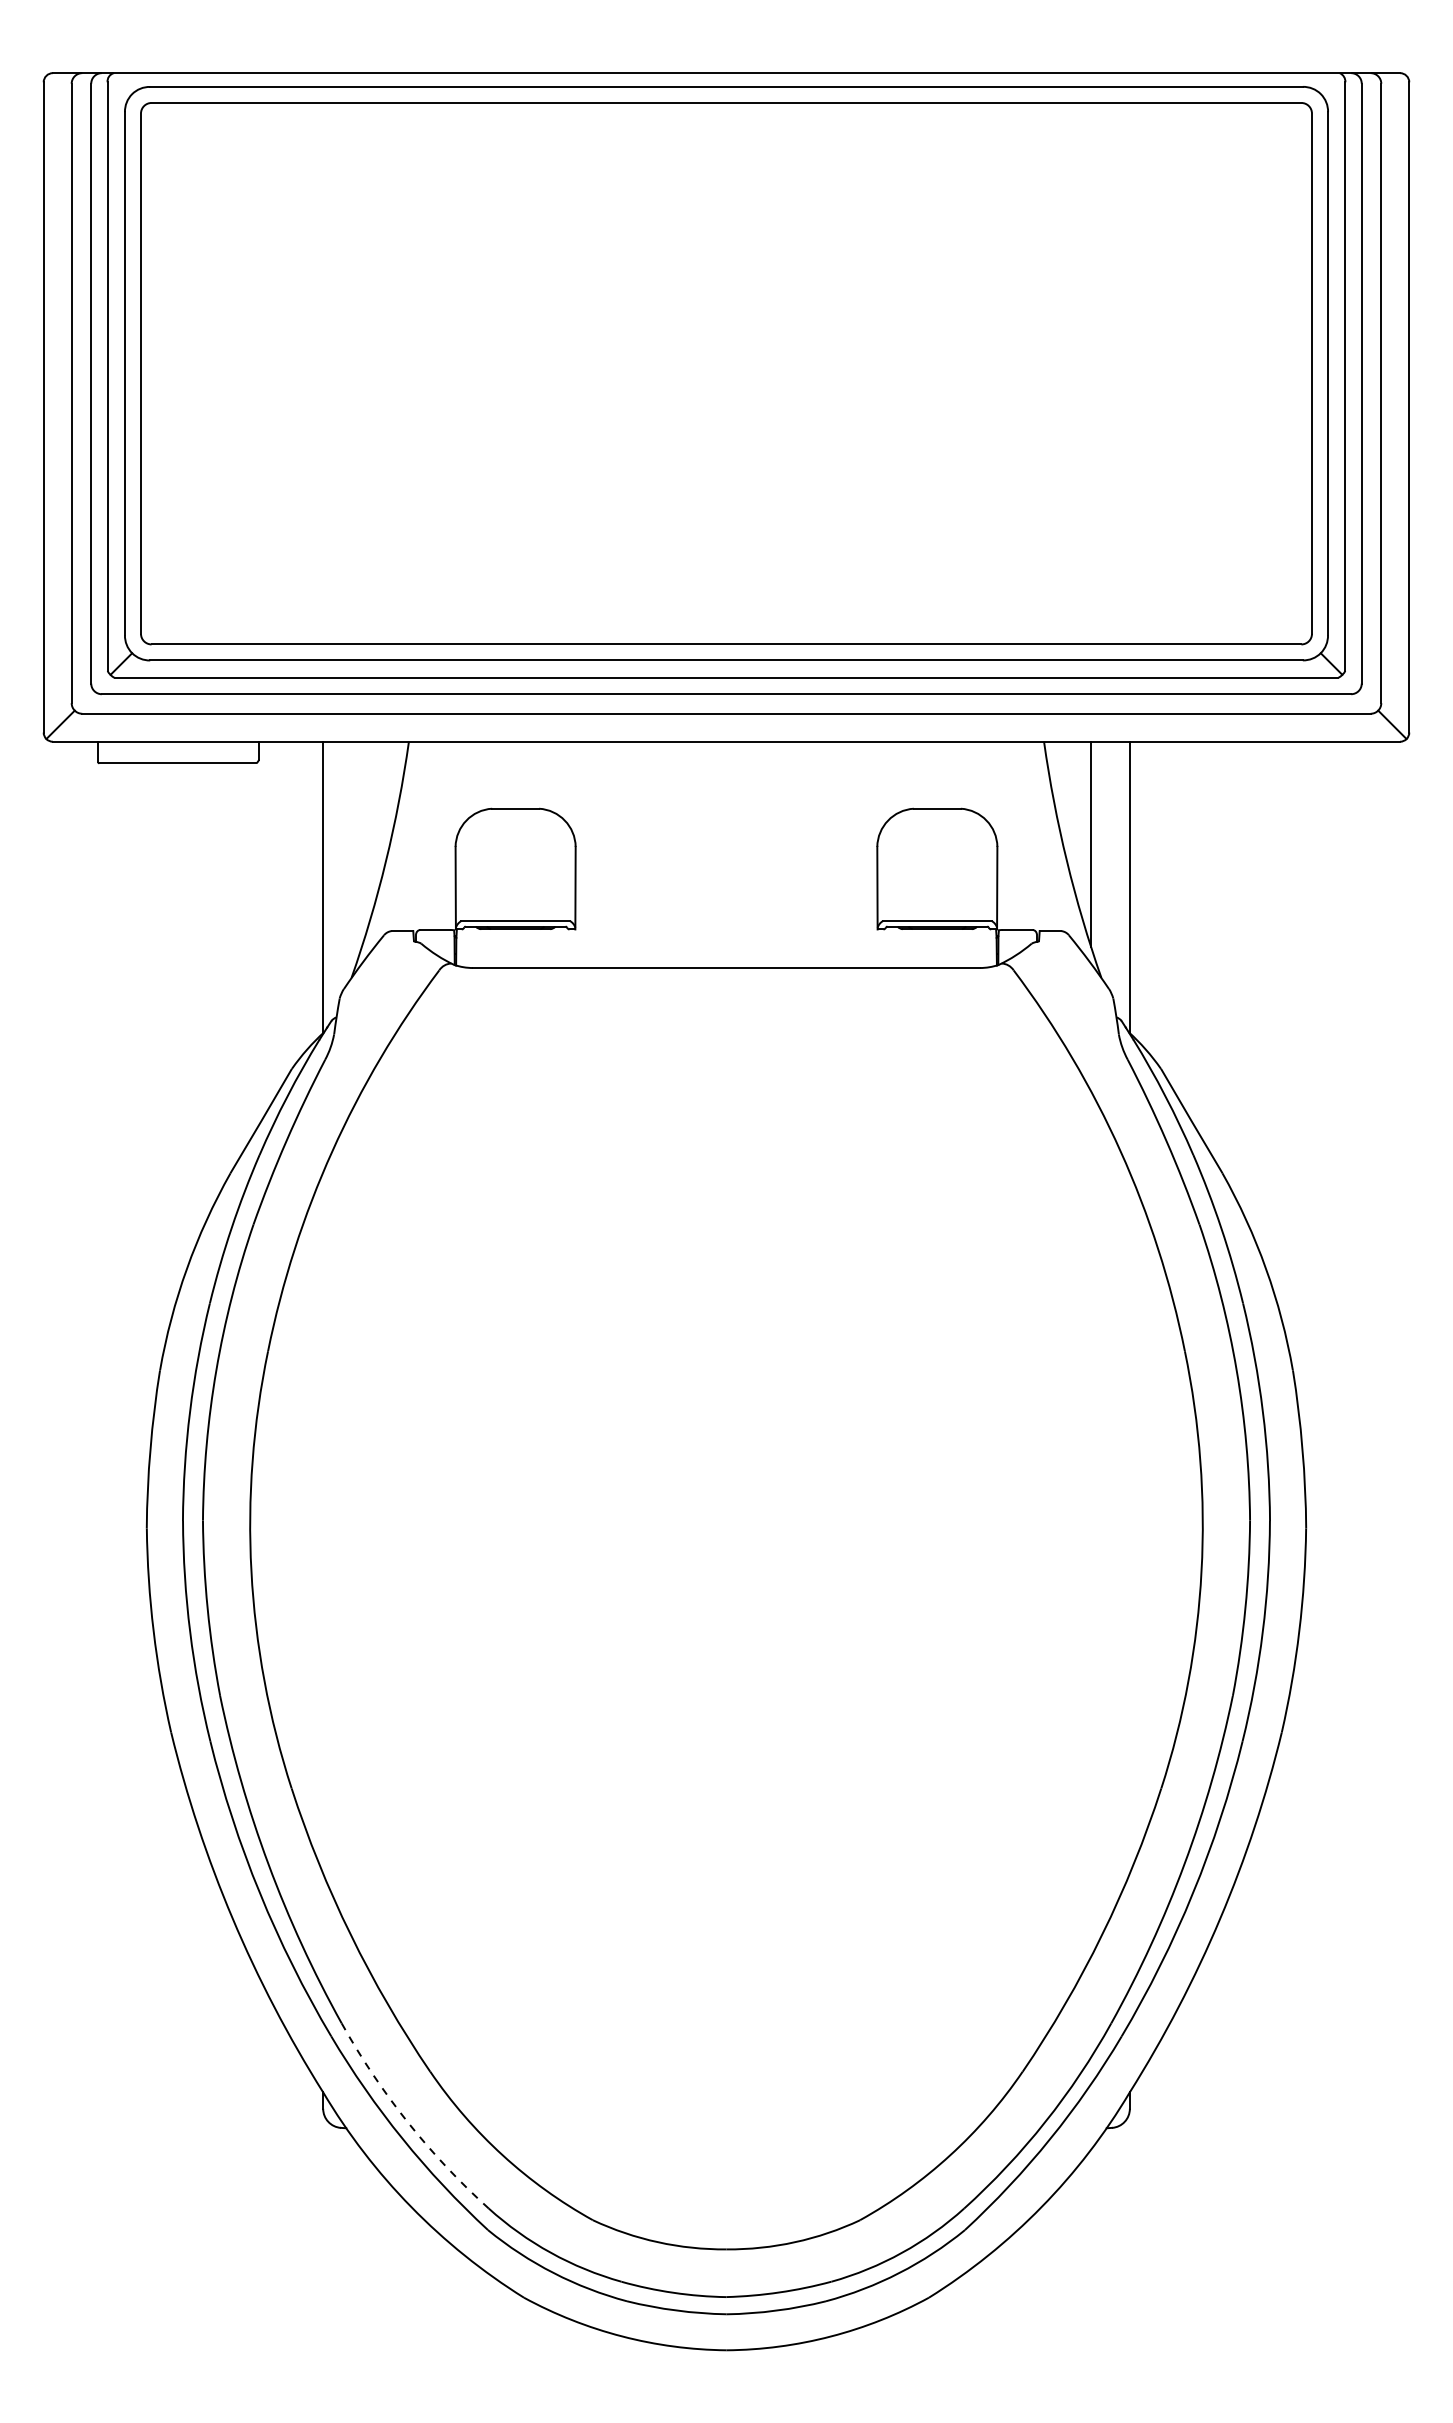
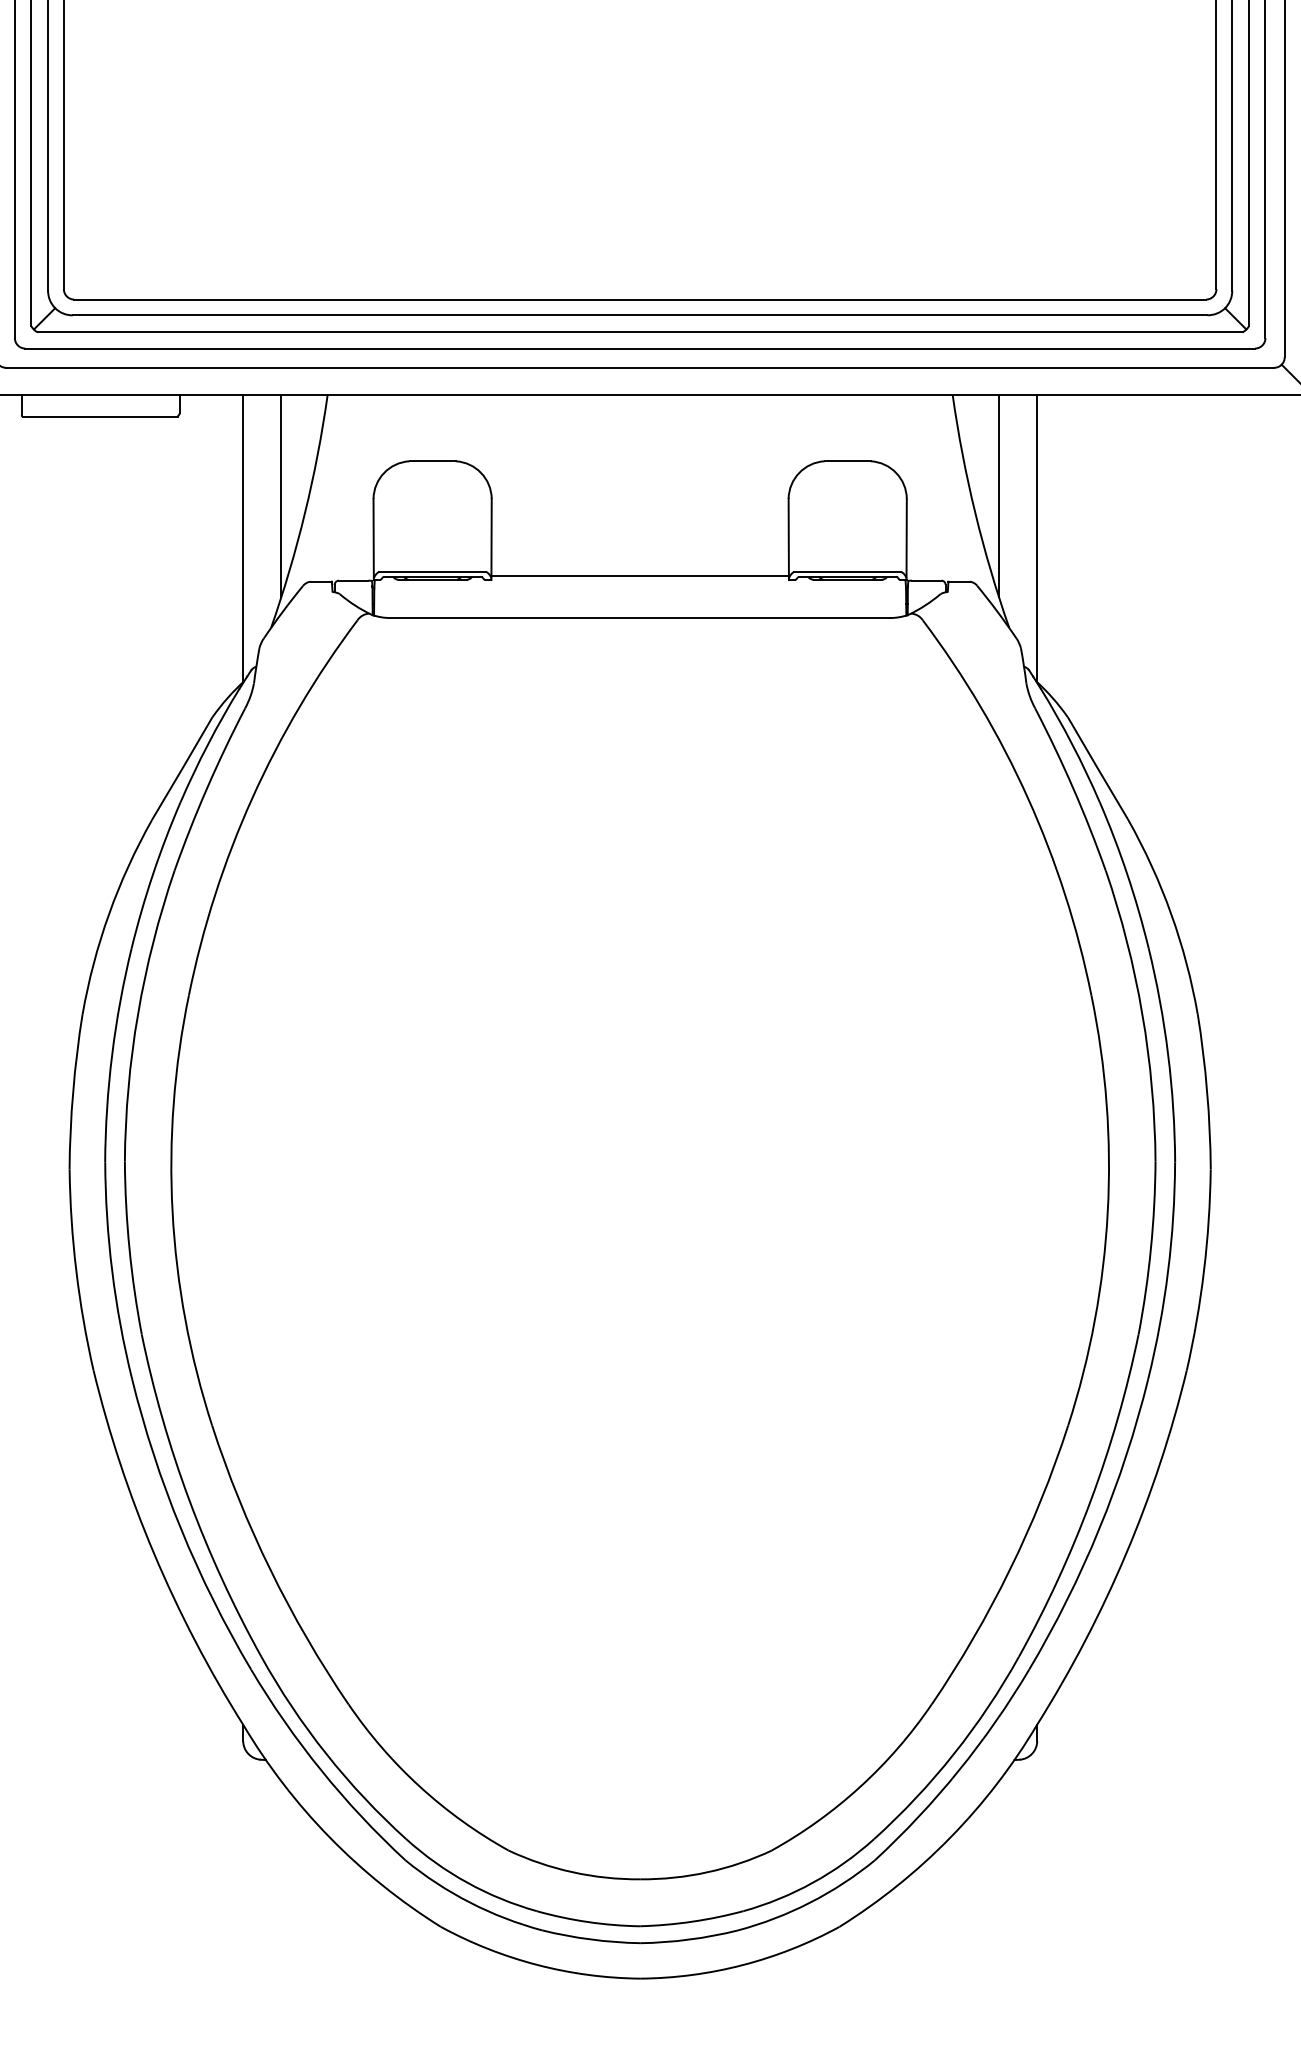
line: (361, 844) -> (280, 496), added
line: (726, 925) -> (640, 576), added
arc: (407, 2122) -> (326, 1754), dashed -> solid

